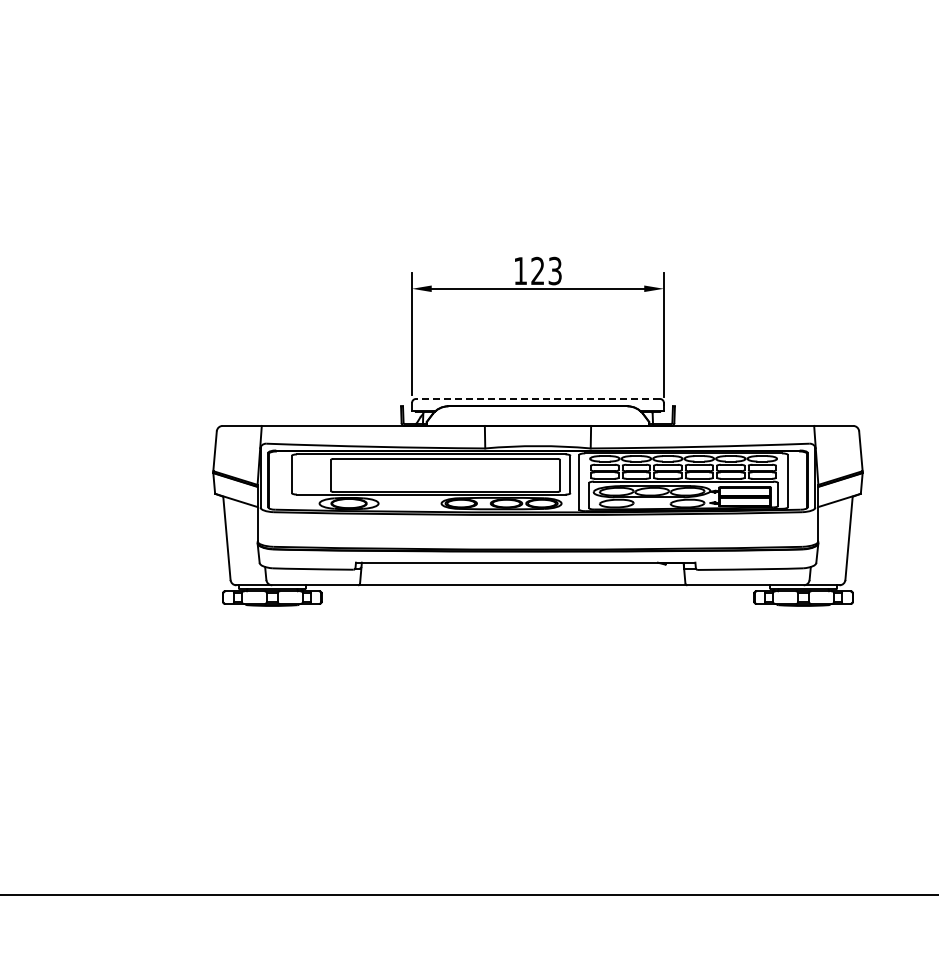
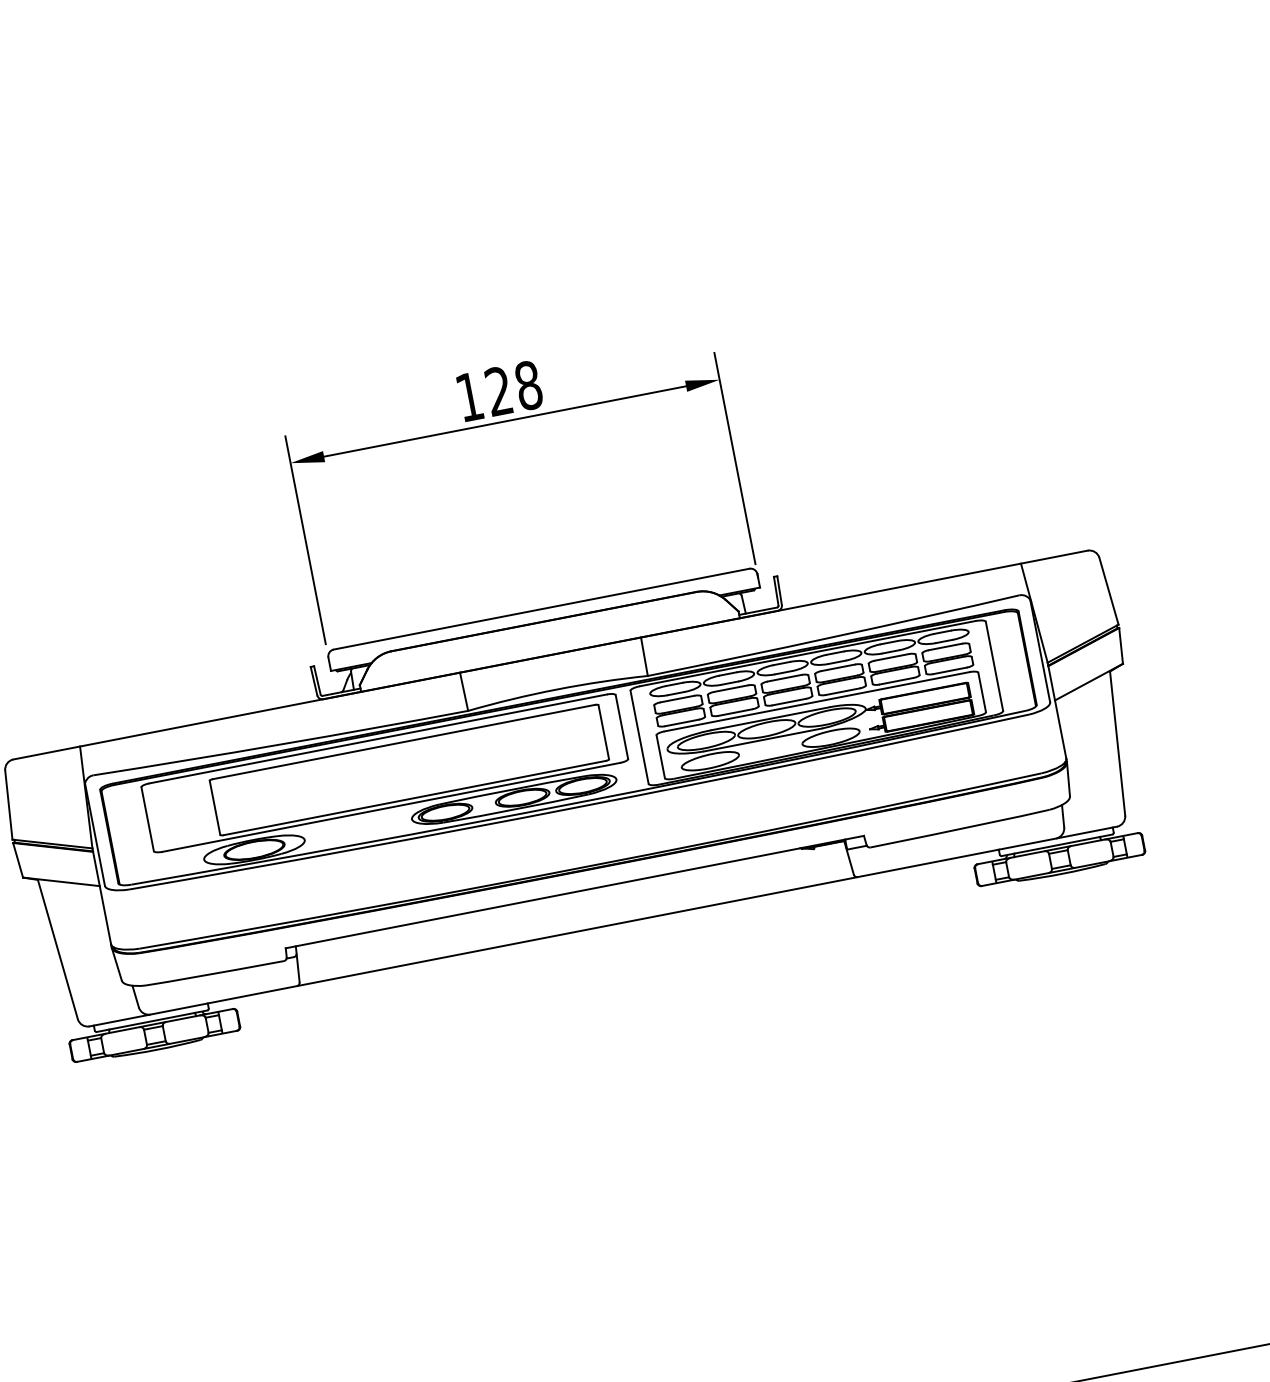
text: (554, 271) -> (527, 386), 123 -> 128
line: (537, 398) -> (540, 608), dashed -> solid

